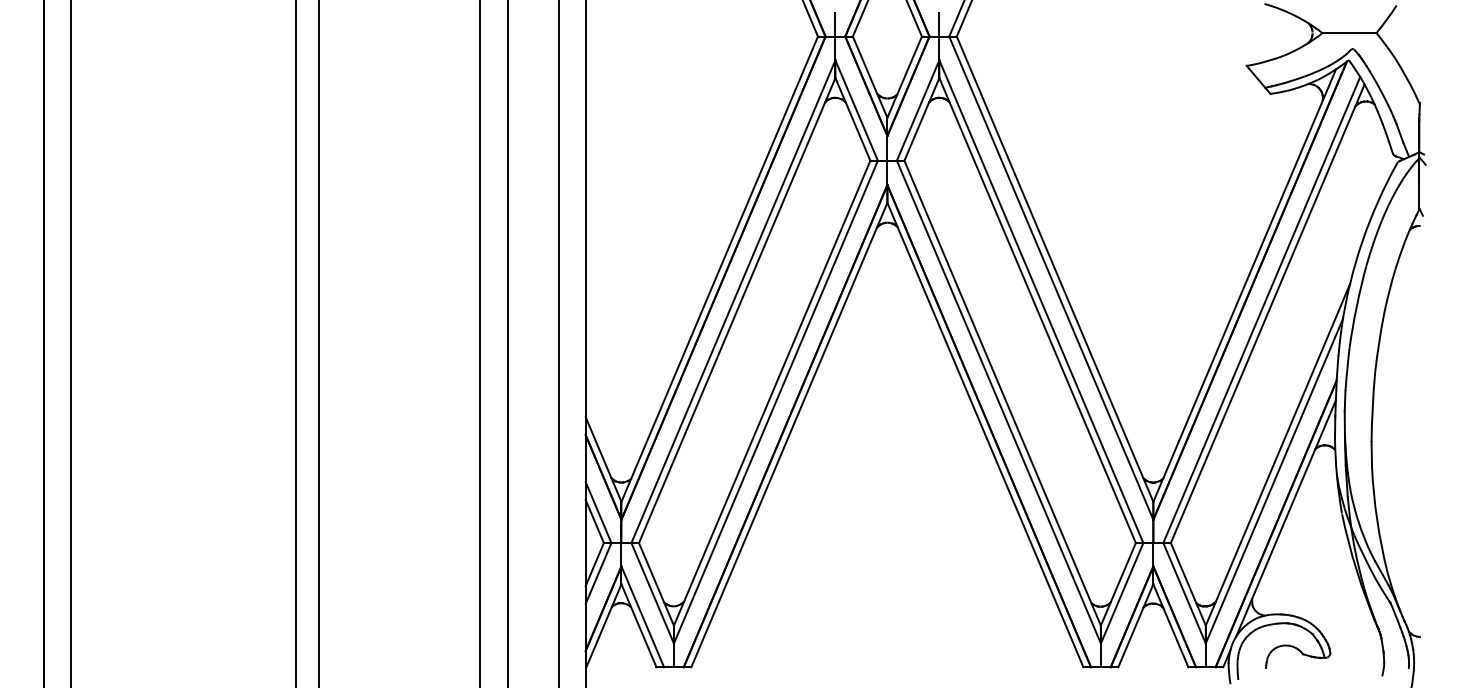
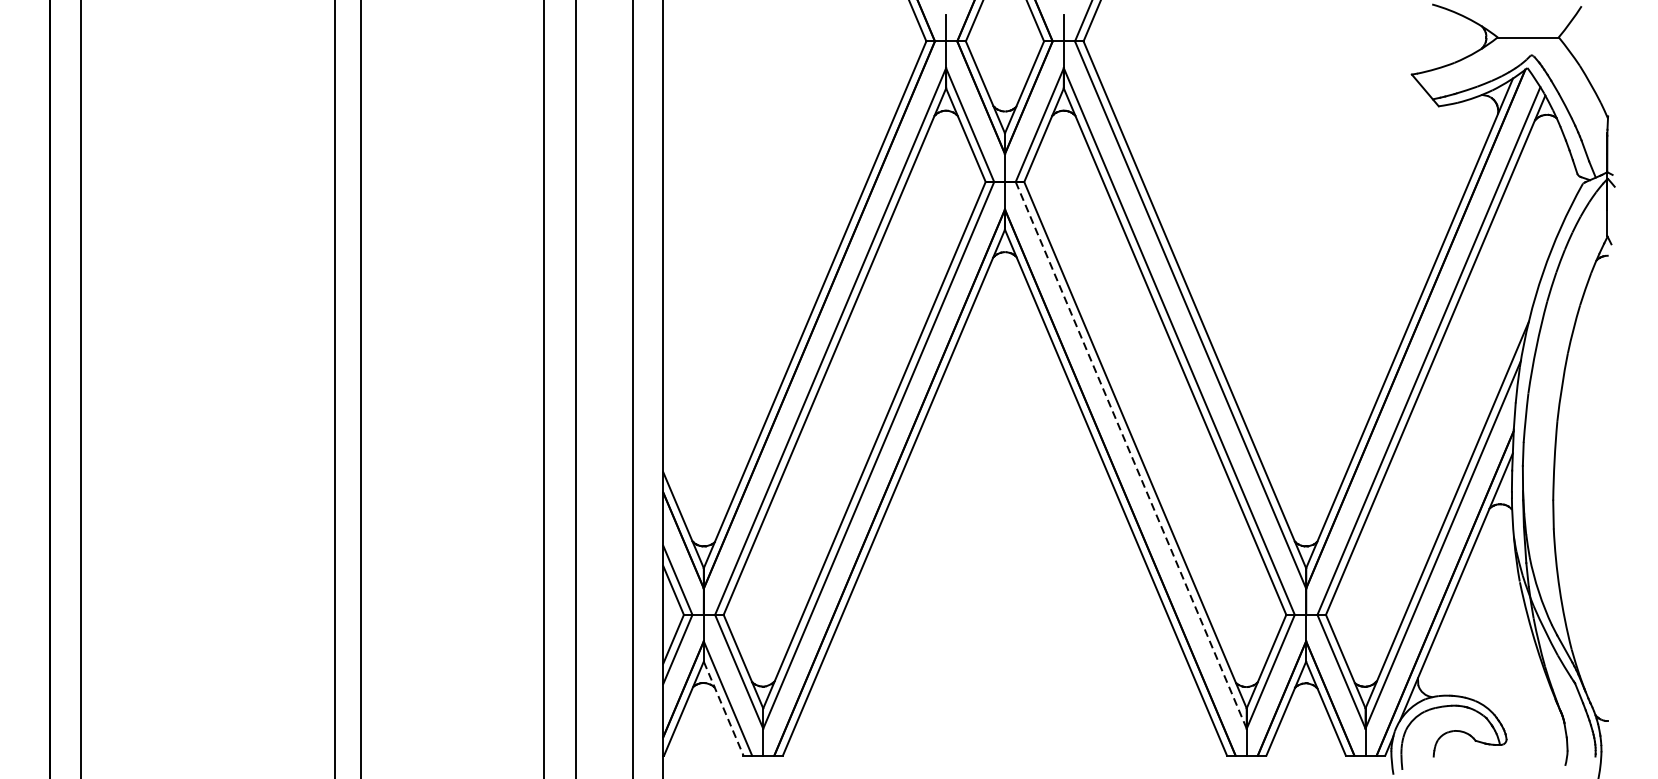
line: (999, 402) -> (1131, 455), solid -> dashed
line: (638, 625) -> (723, 708), solid -> dashed

